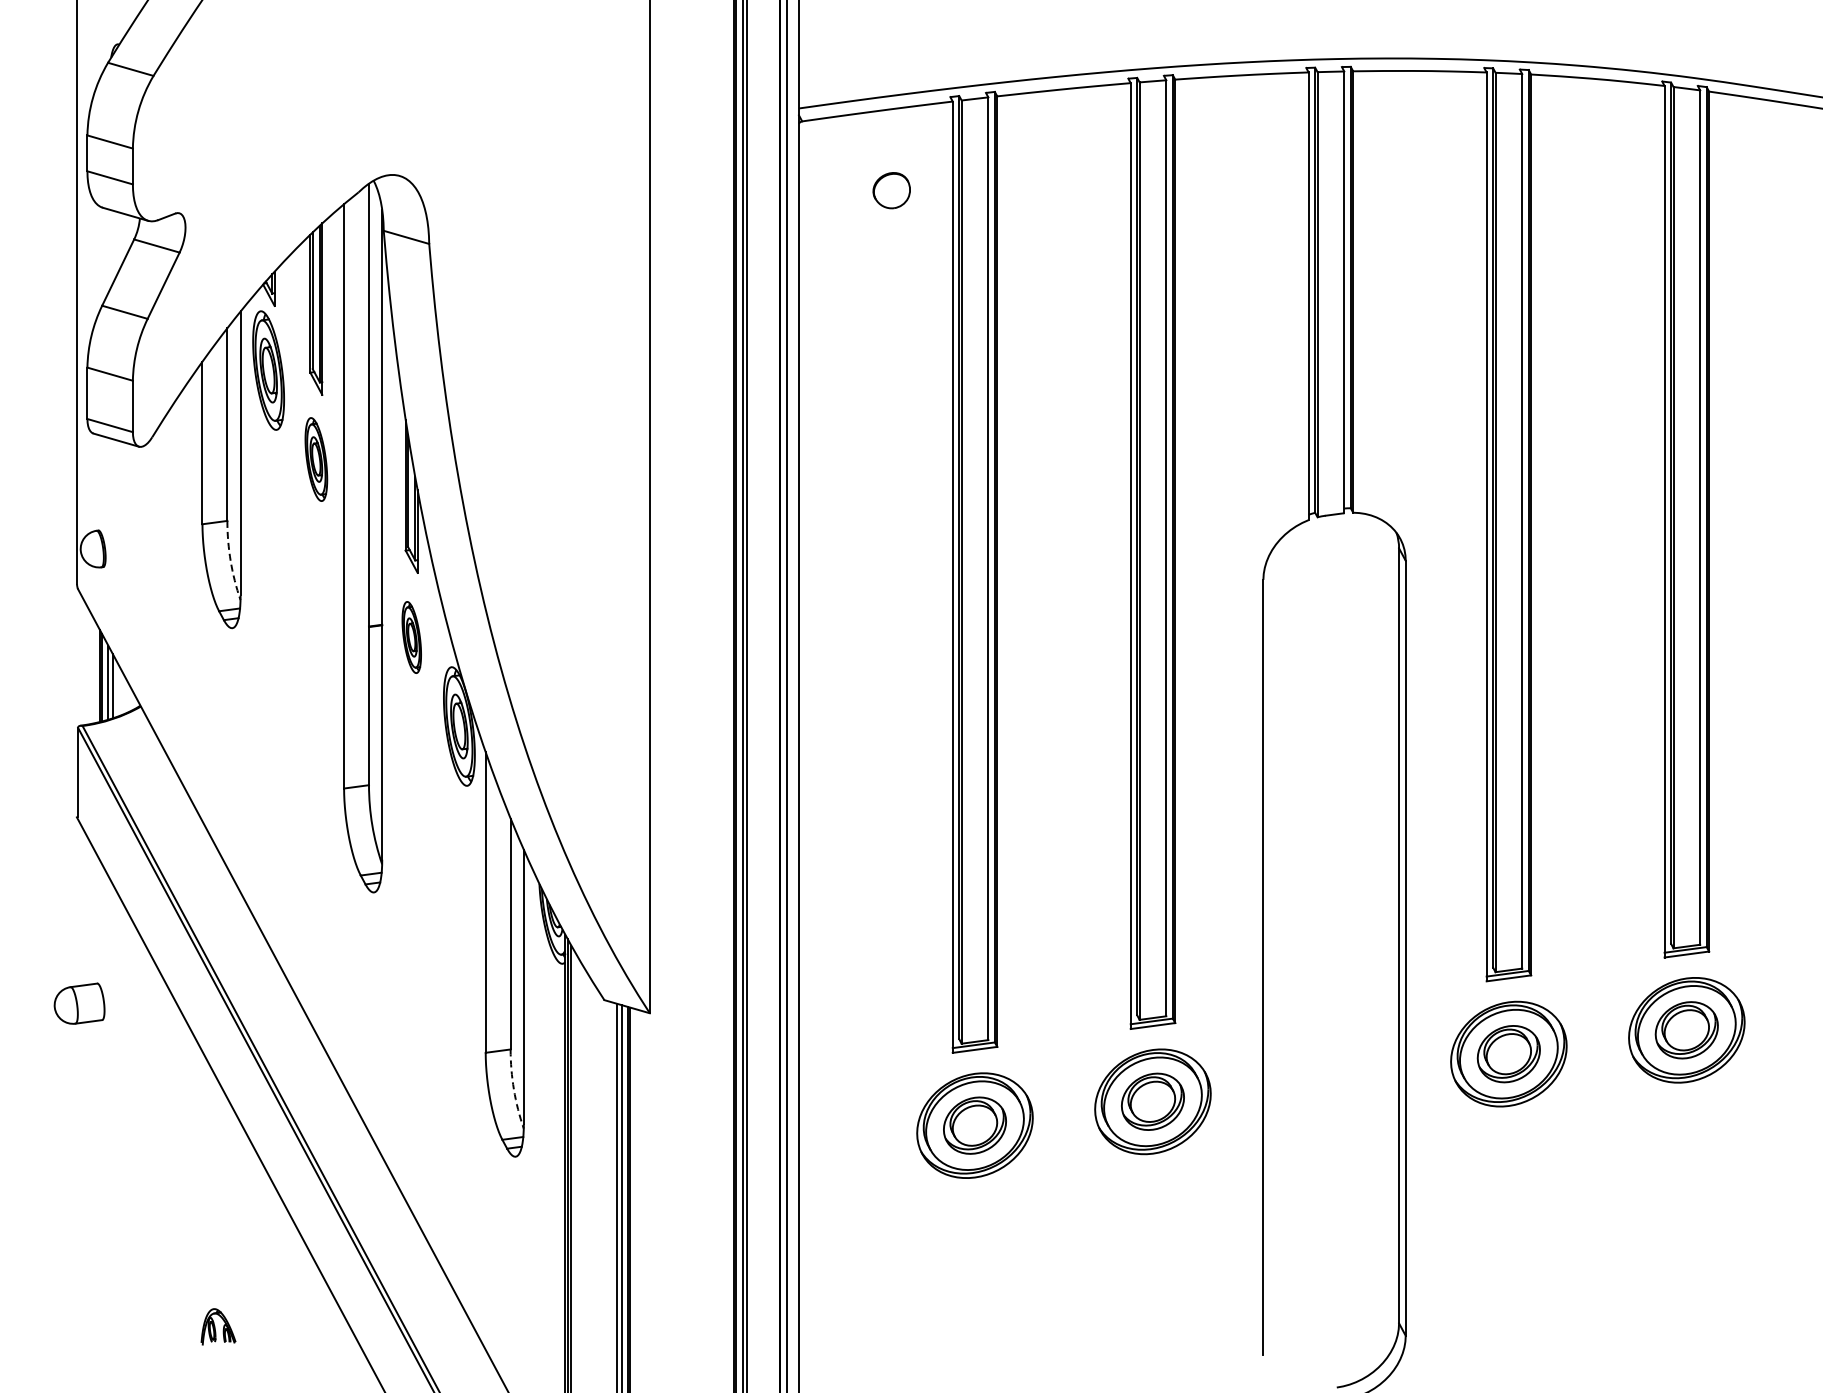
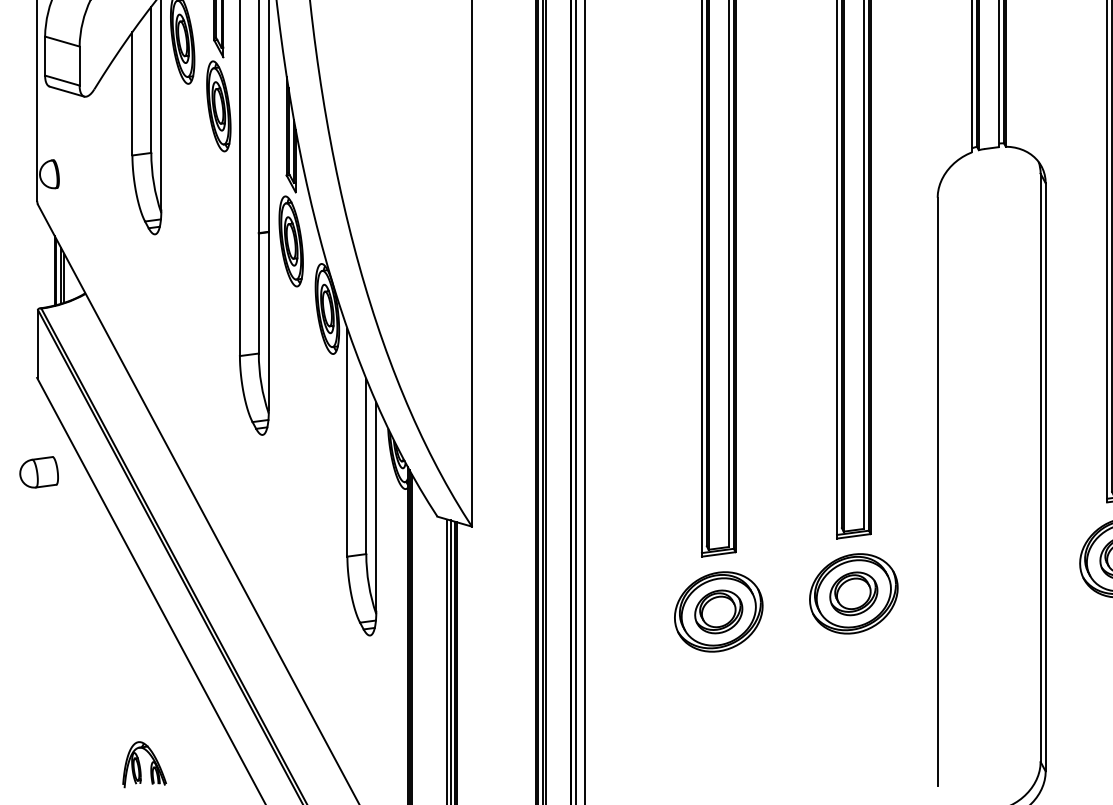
part: (316, 459) -> (218, 106), size x1.43
arc: (230, 561) -> (153, 183), dashed -> solid
part: (411, 637) -> (291, 241), size x1.67
part: (79, 1003) -> (39, 472), moved
arc: (513, 1089) -> (368, 584), dashed -> solid
part: (218, 1326) -> (144, 764), size x1.67

